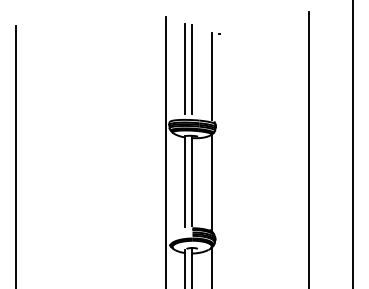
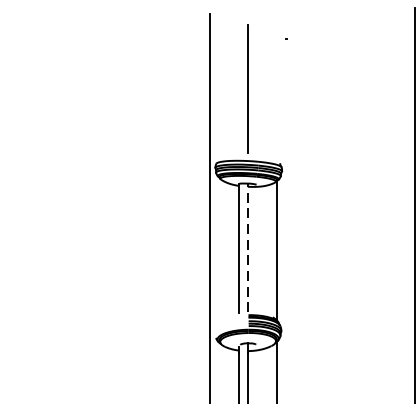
line: (185, 68) -> (238, 87), removed
line: (212, 76) -> (277, 99), removed
line: (191, 180) -> (247, 247), solid -> dashed

